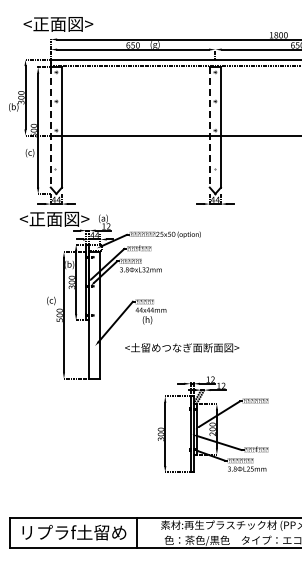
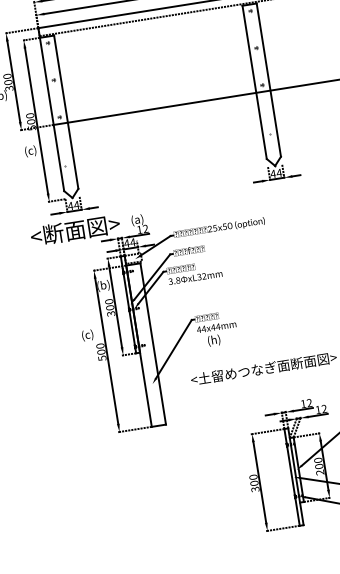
line: (50, 127) -> (51, 114), dashed -> solid
line: (209, 127) -> (254, 82), dashed -> solid
text: (37, 218) -> (53, 233), <正面図> -> <断面図>

